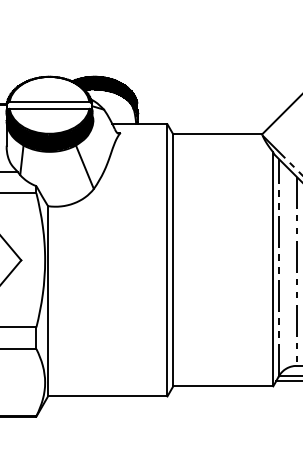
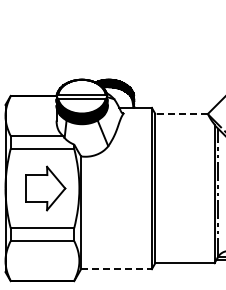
line: (217, 133) -> (181, 113), solid -> dashed
line: (109, 396) -> (117, 269), solid -> dashed

